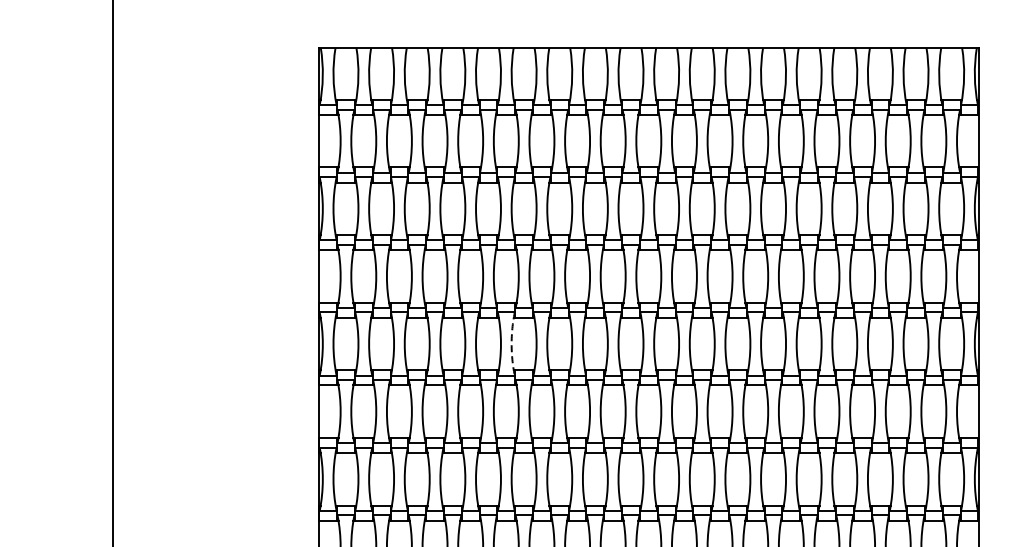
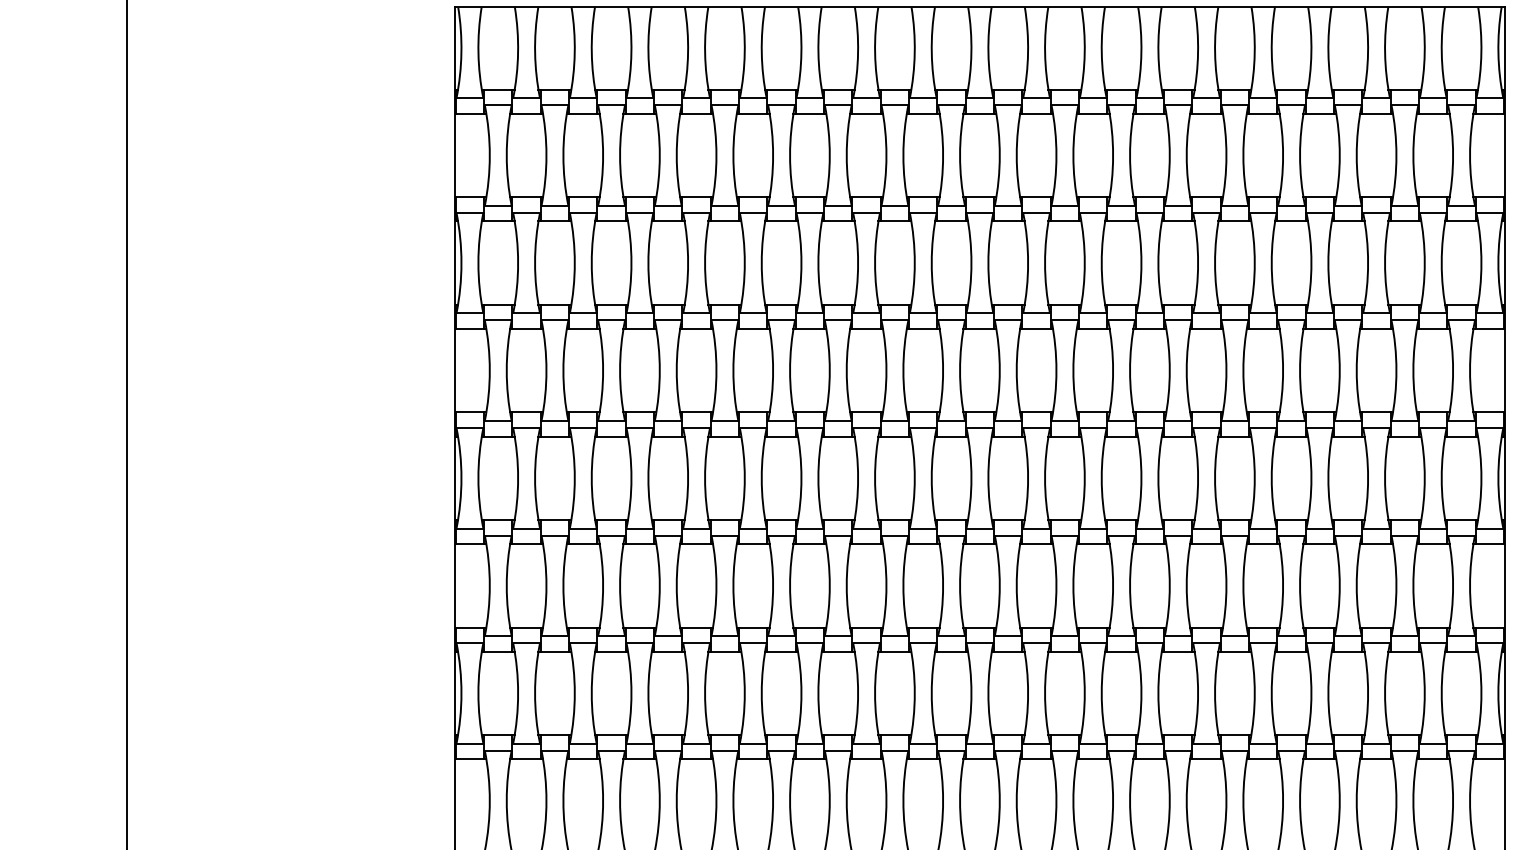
arc: (511, 344) -> (761, 478), dashed -> solid

